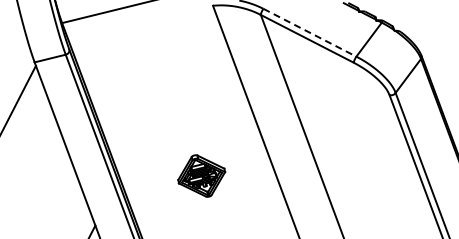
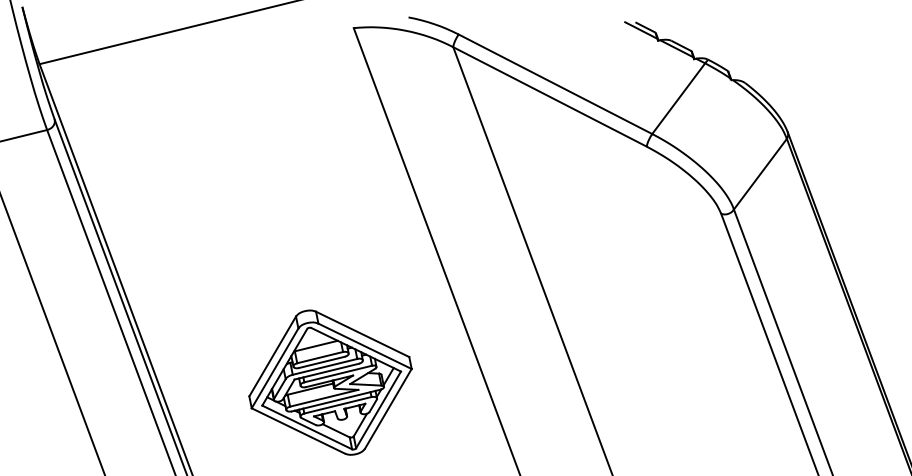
line: (310, 32) -> (556, 83), dashed -> solid
part: (201, 175) -> (329, 381), size x1.67

